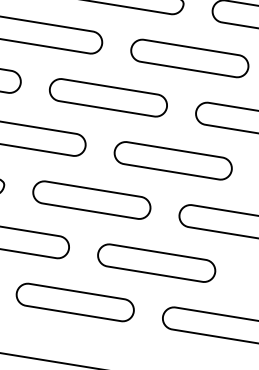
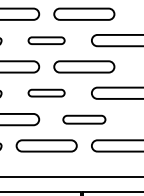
part: (108, 97) -> (46, 40), size x0.6
part: (91, 198) -> (46, 92), size x0.6
part: (157, 263) -> (84, 119), size x0.7

